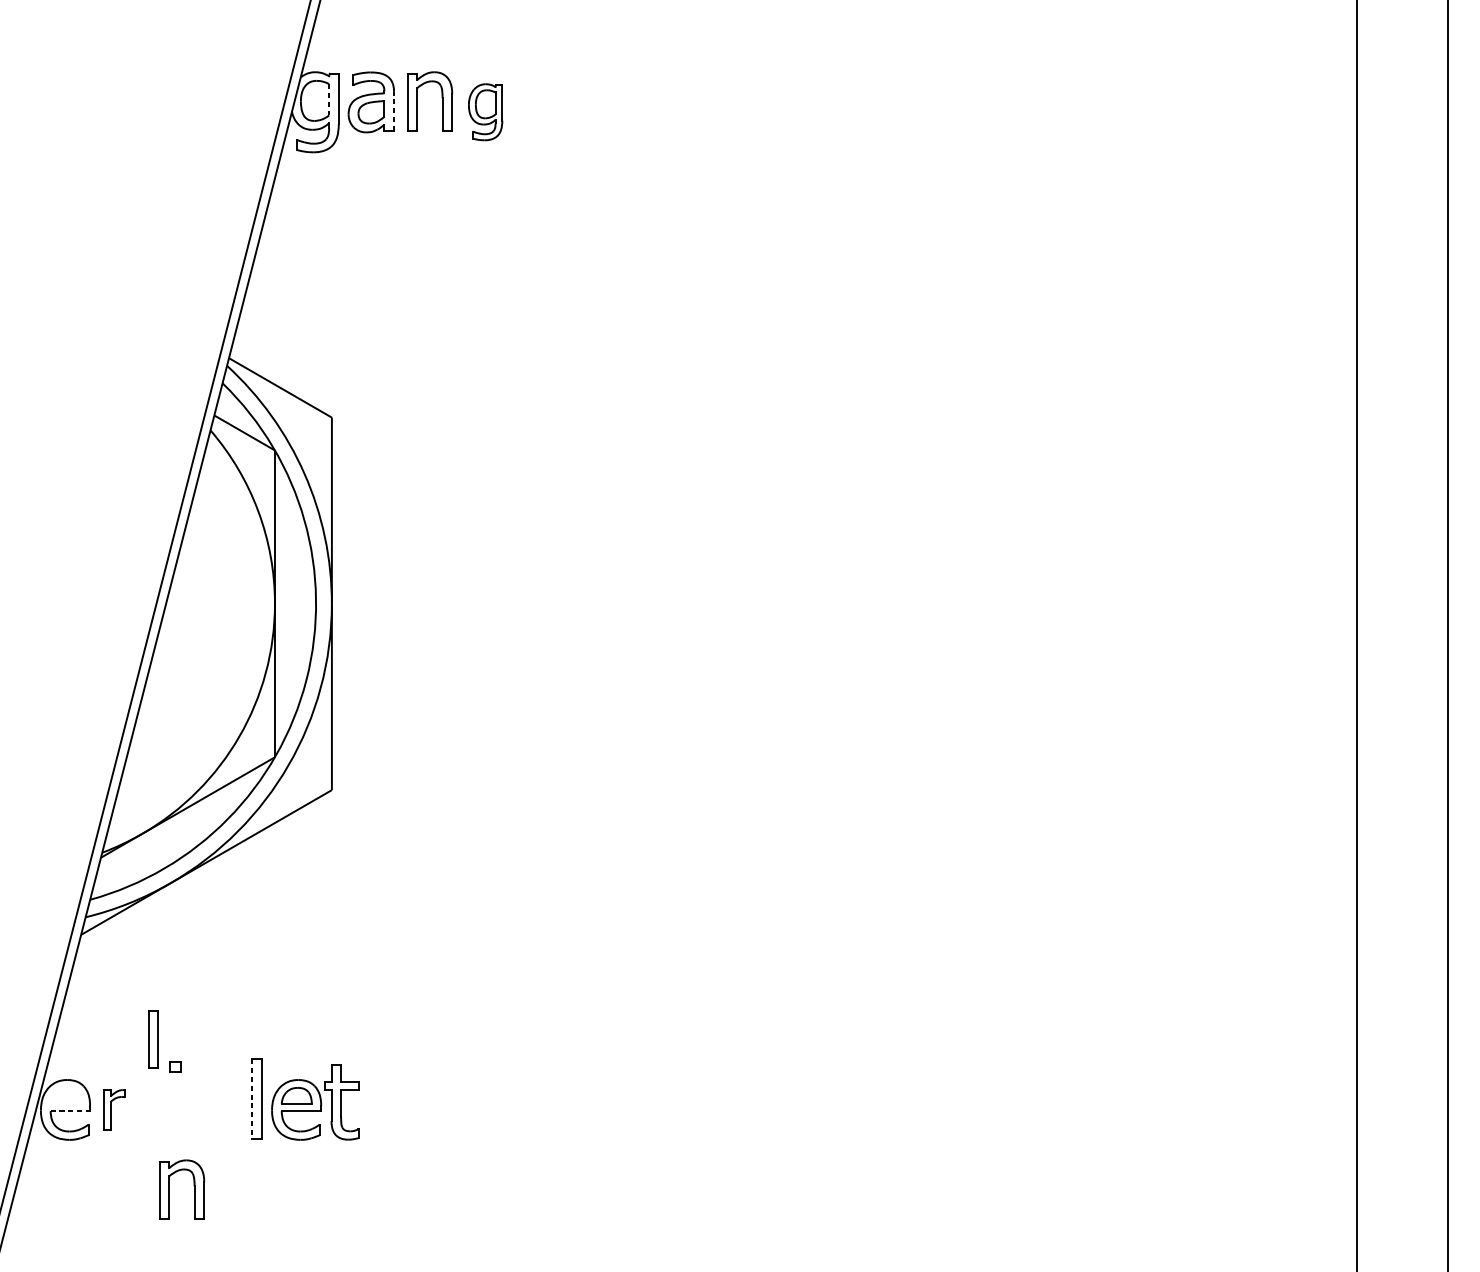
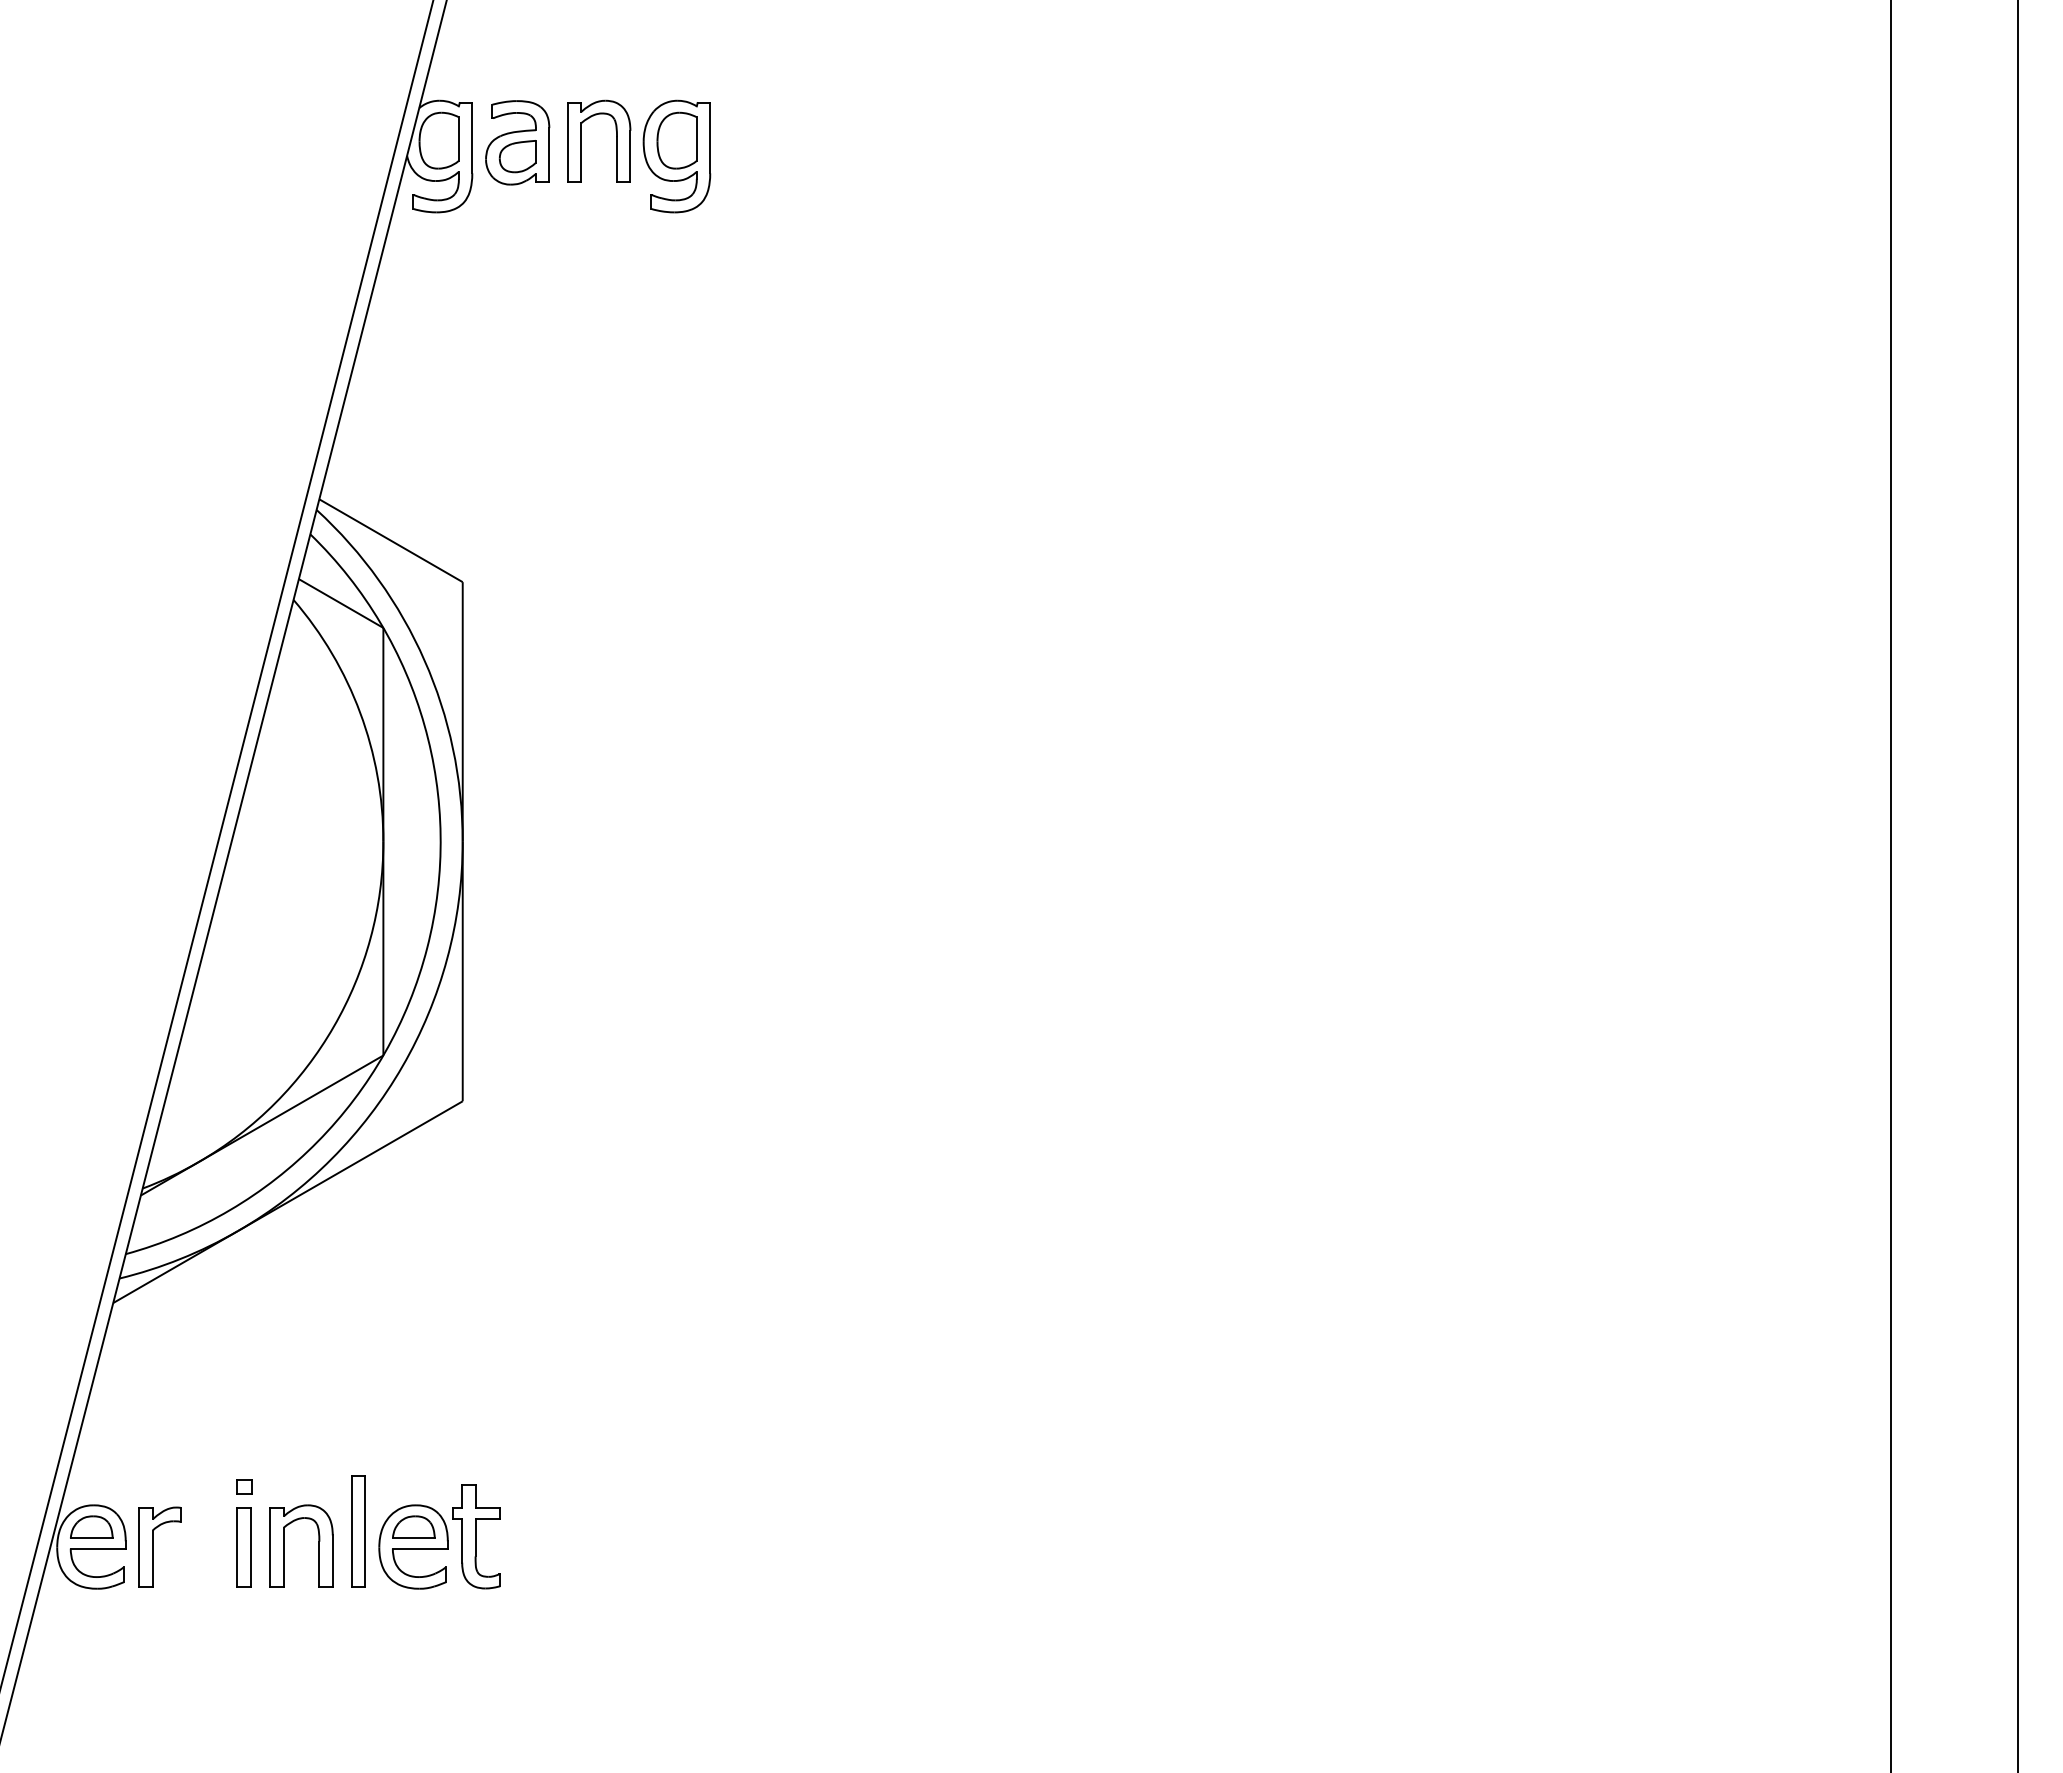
line: (328, 100) -> (458, 139), dashed -> solid
line: (394, 110) -> (549, 154), dashed -> solid
part: (485, 112) -> (676, 156), size x1.43
part: (153, 1039) -> (243, 1547), moved
part: (65, 1095) -> (91, 1526), added
line: (252, 1099) -> (351, 1532), dashed -> solid
part: (114, 1109) -> (159, 1546), size x1.43
line: (70, 1110) -> (98, 1548), dashed -> solid
part: (169, 1189) -> (284, 1545), moved

